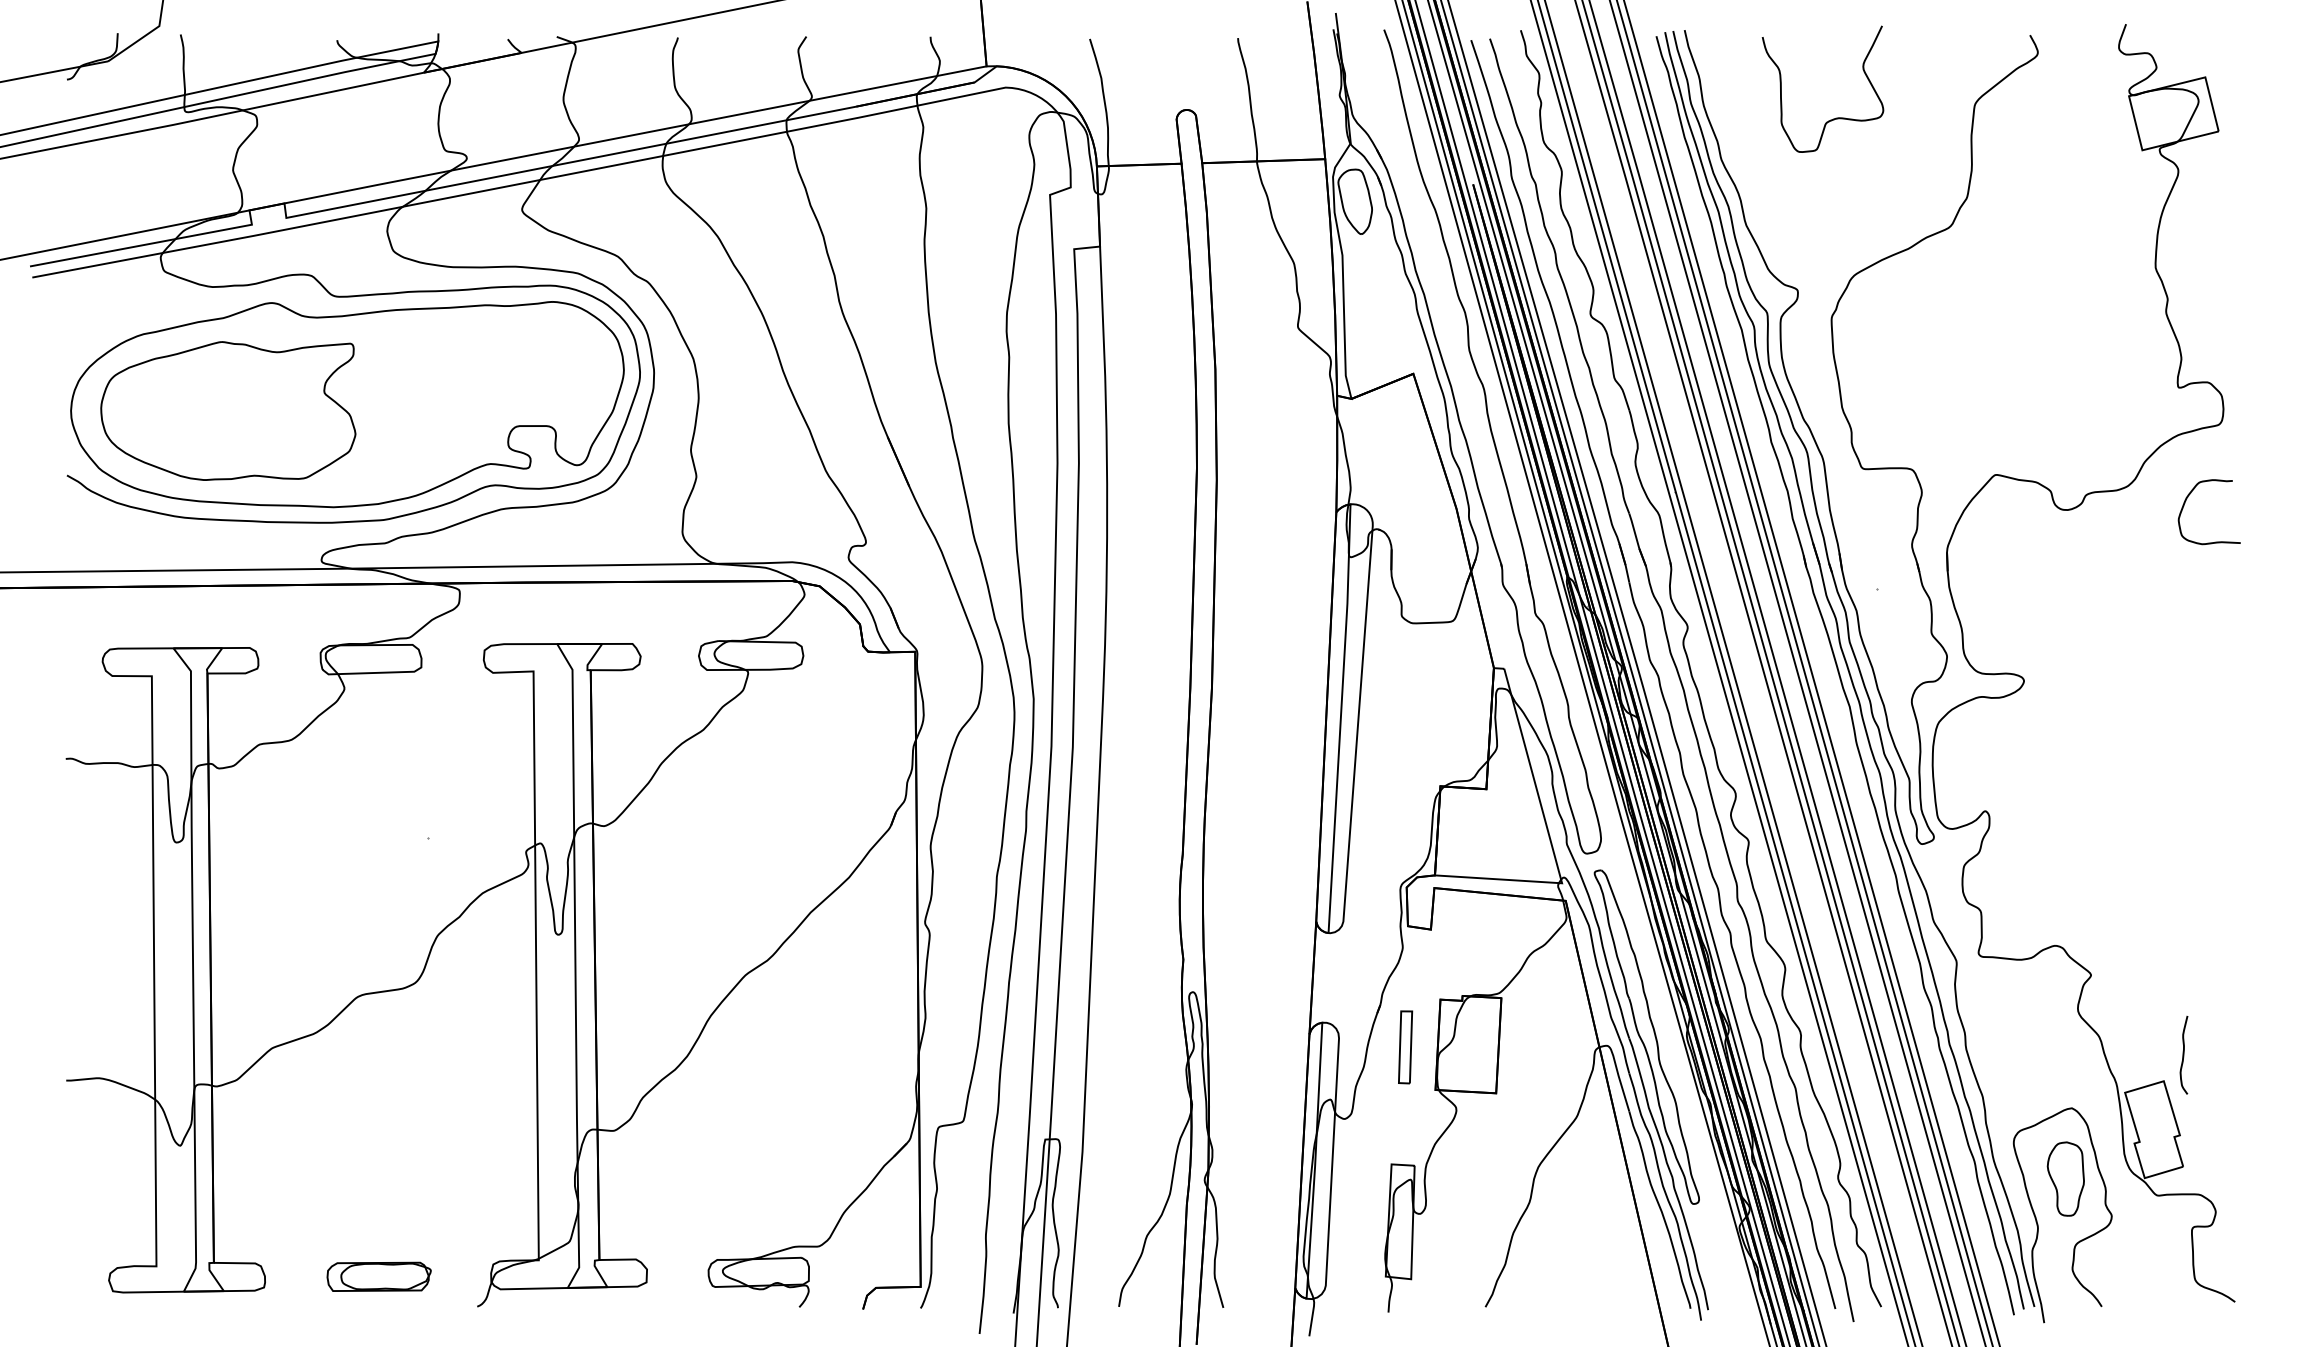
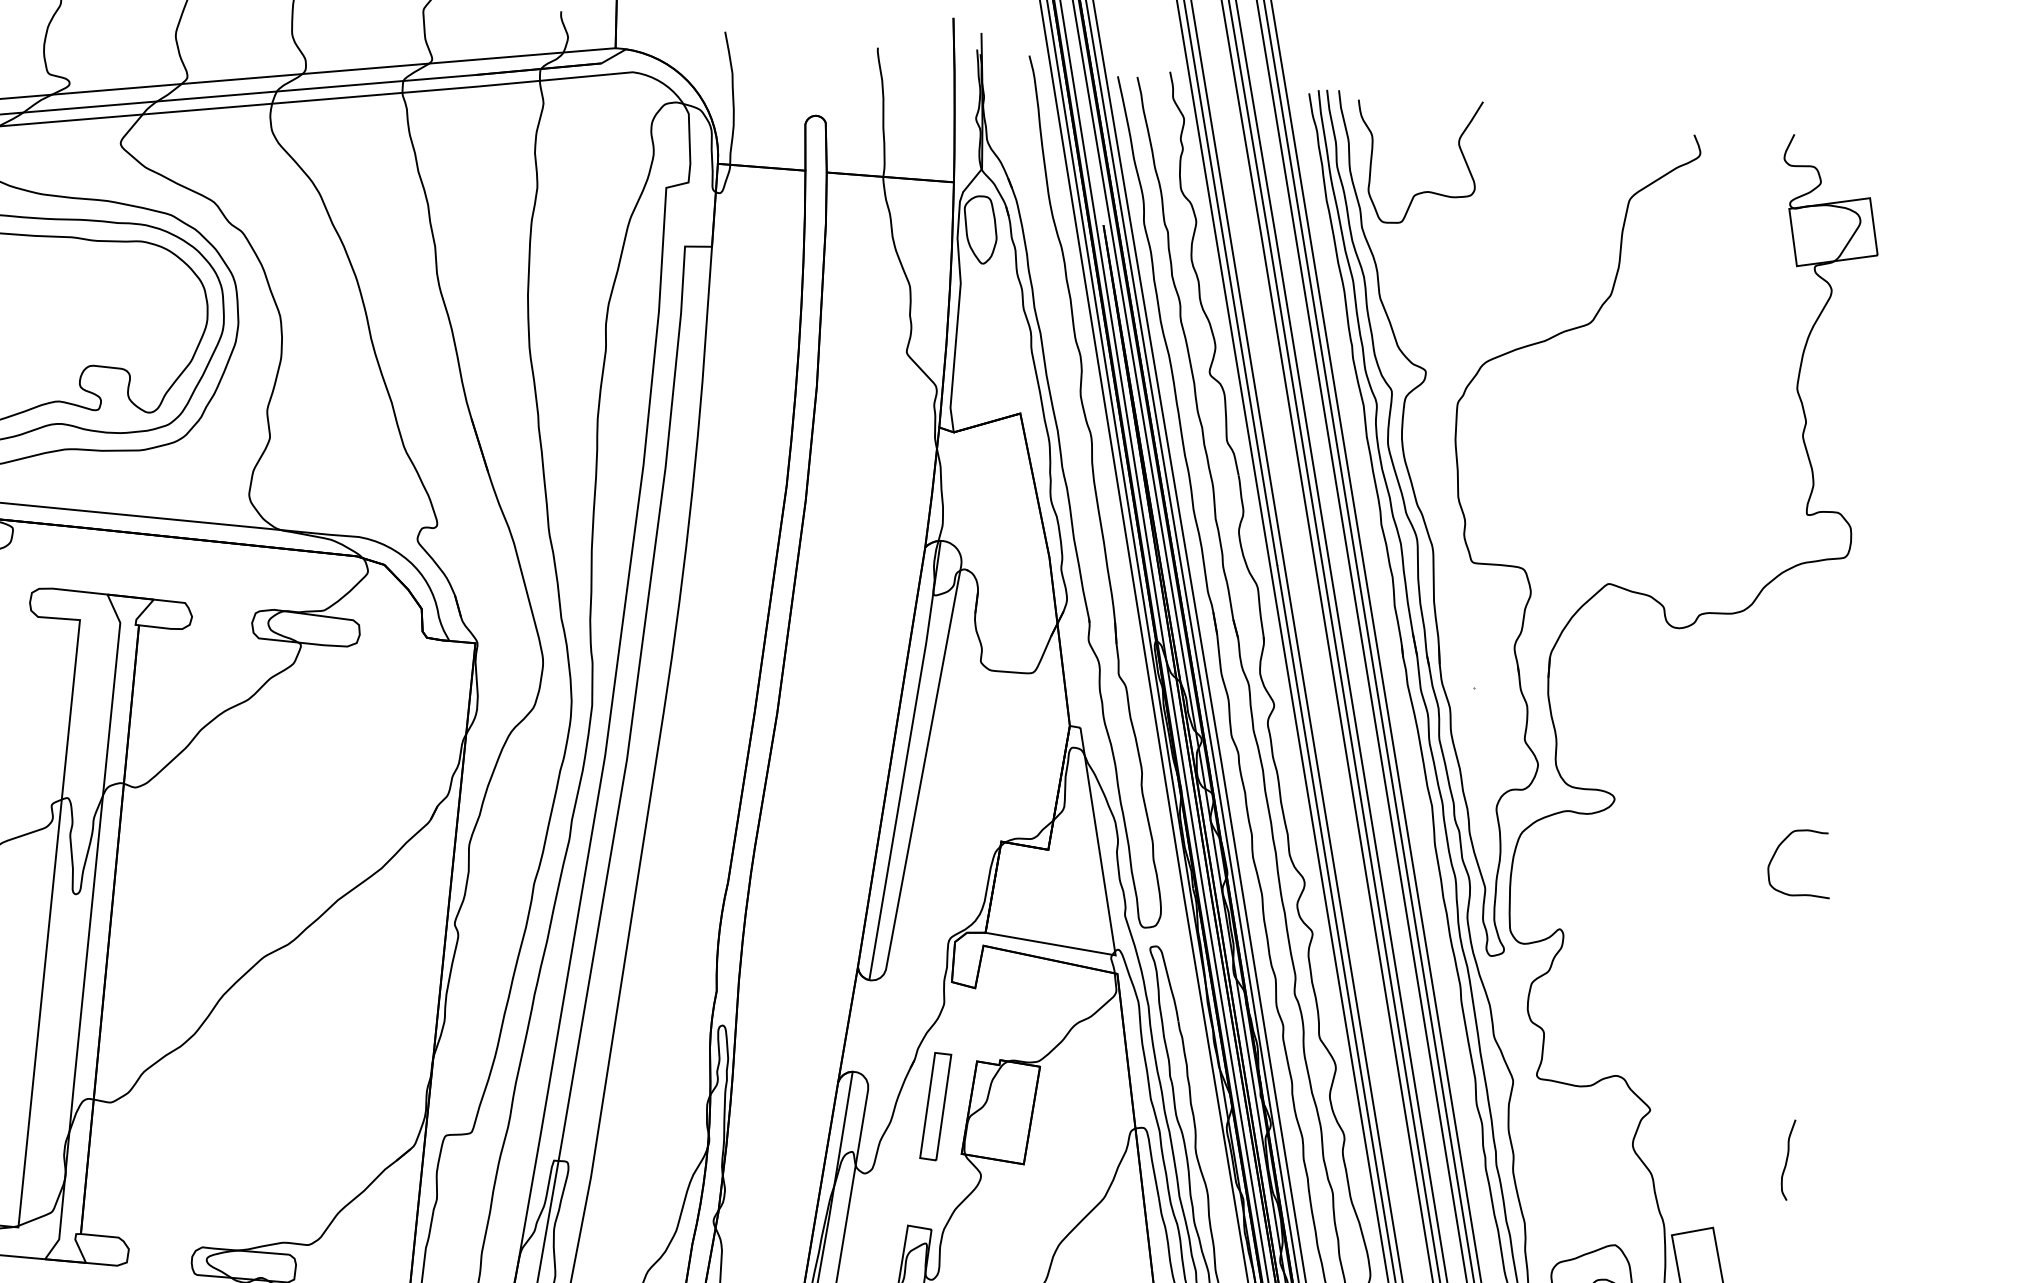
curve: (1833, 118) -> (1422, 191), moved
curve: (2186, 501) -> (1778, 849), moved
part: (1405, 1047) -> (935, 1106), size x1.43
curve: (2183, 1055) -> (1786, 1160), moved

